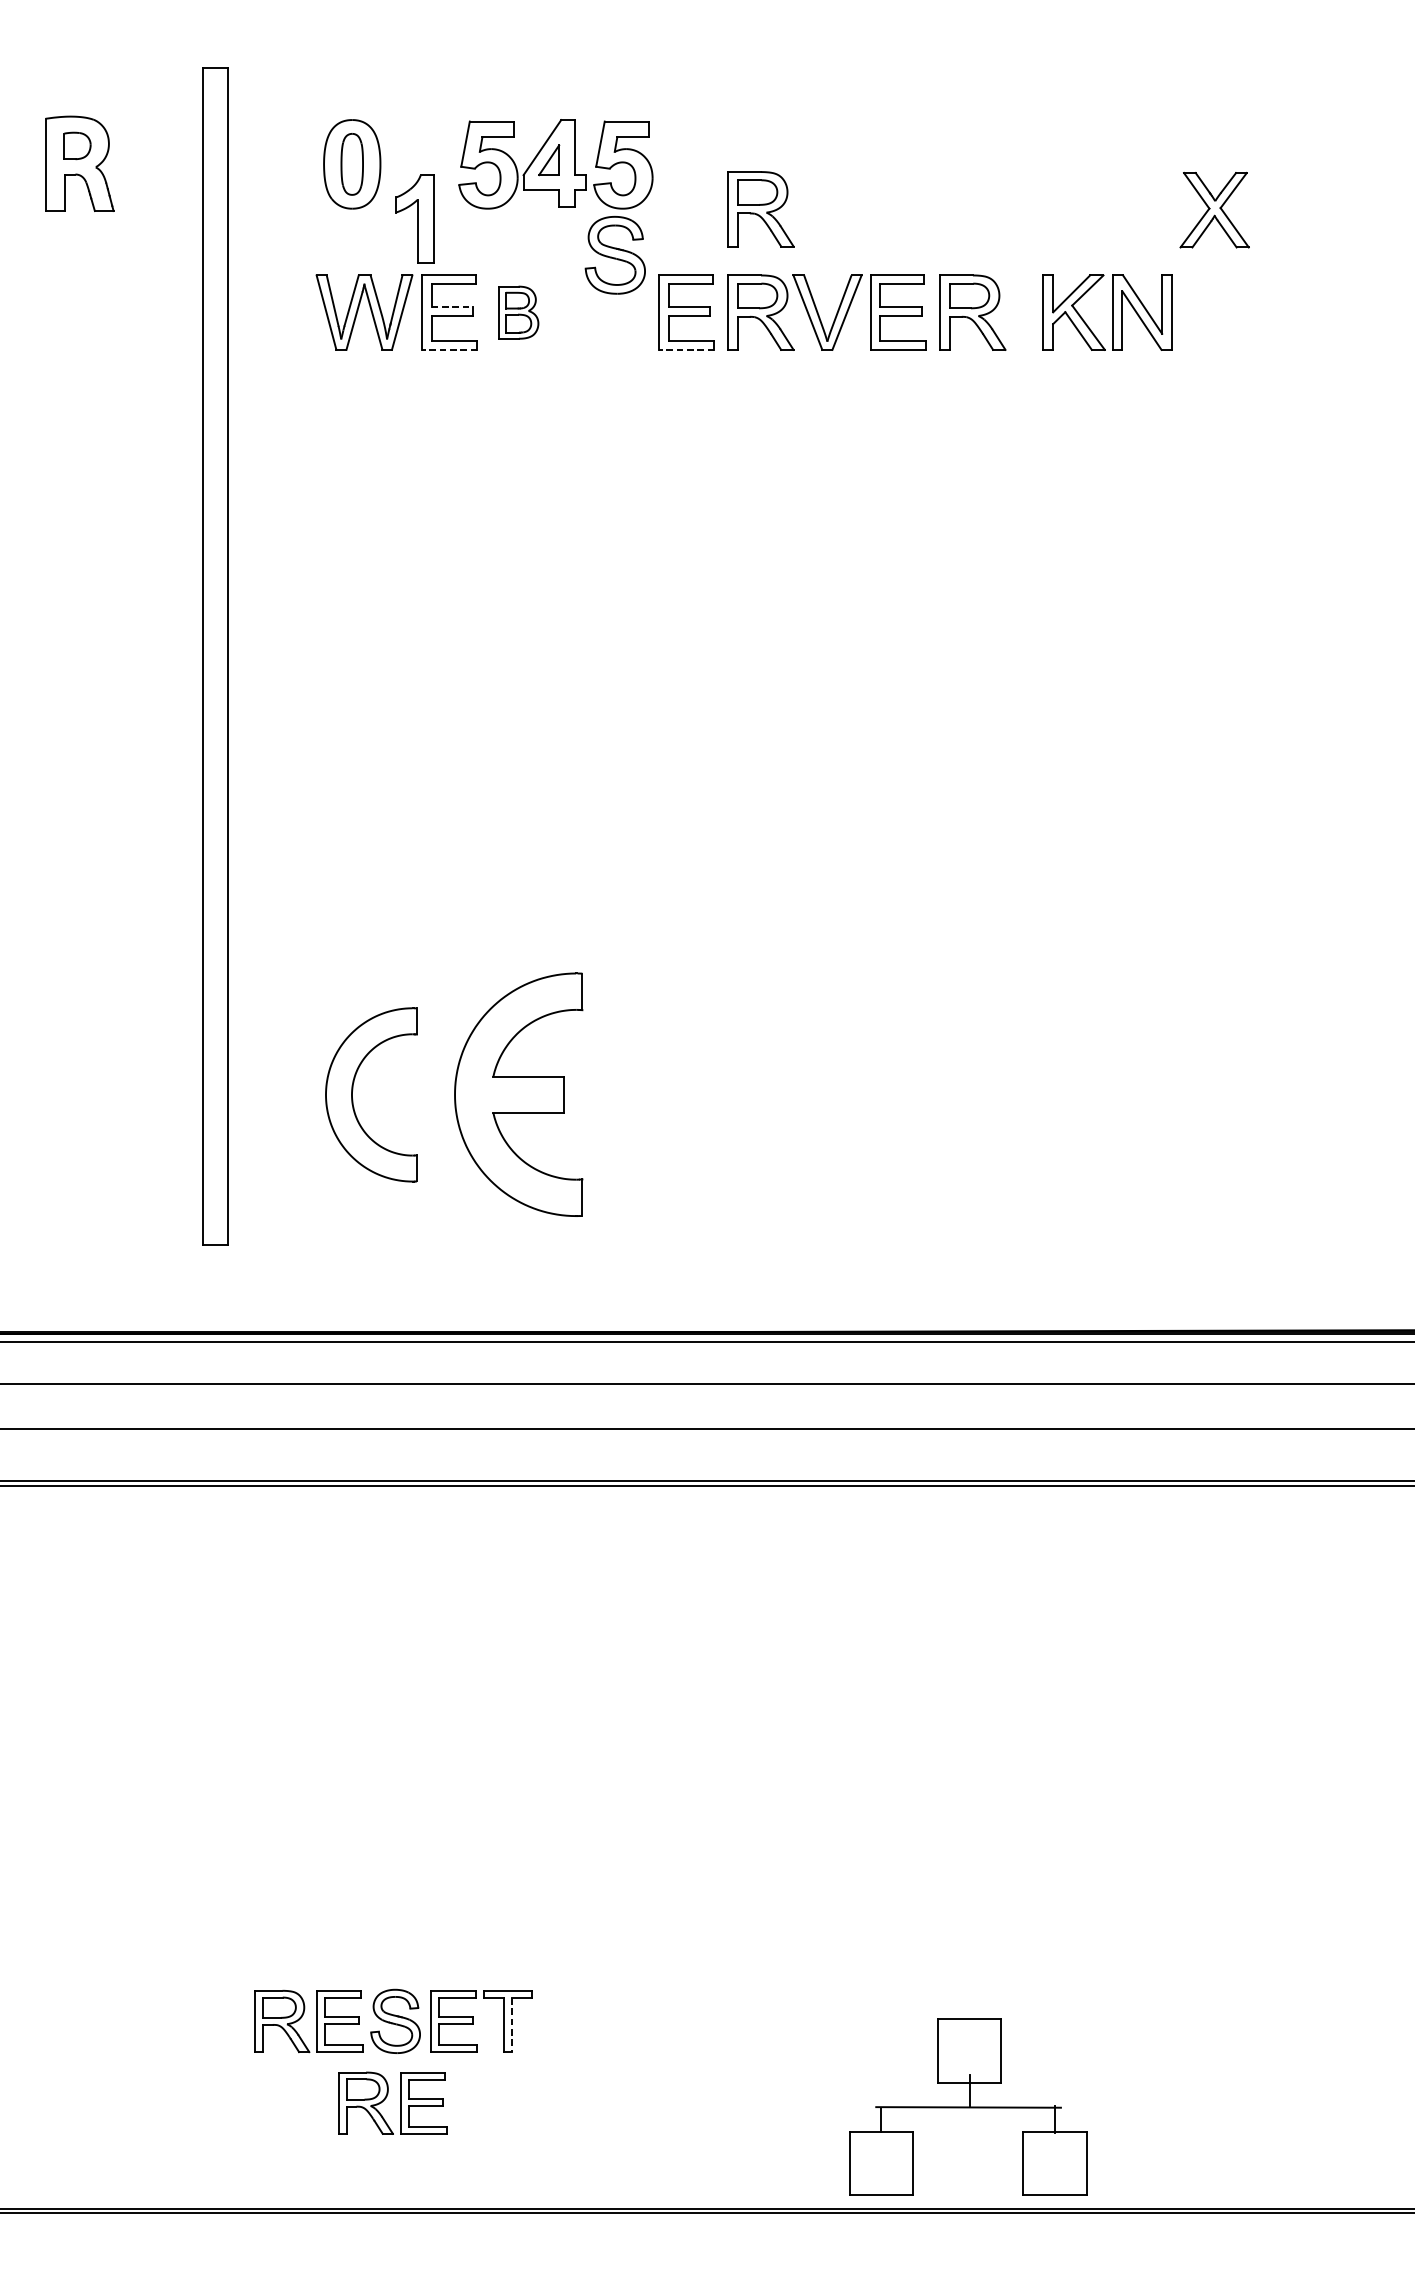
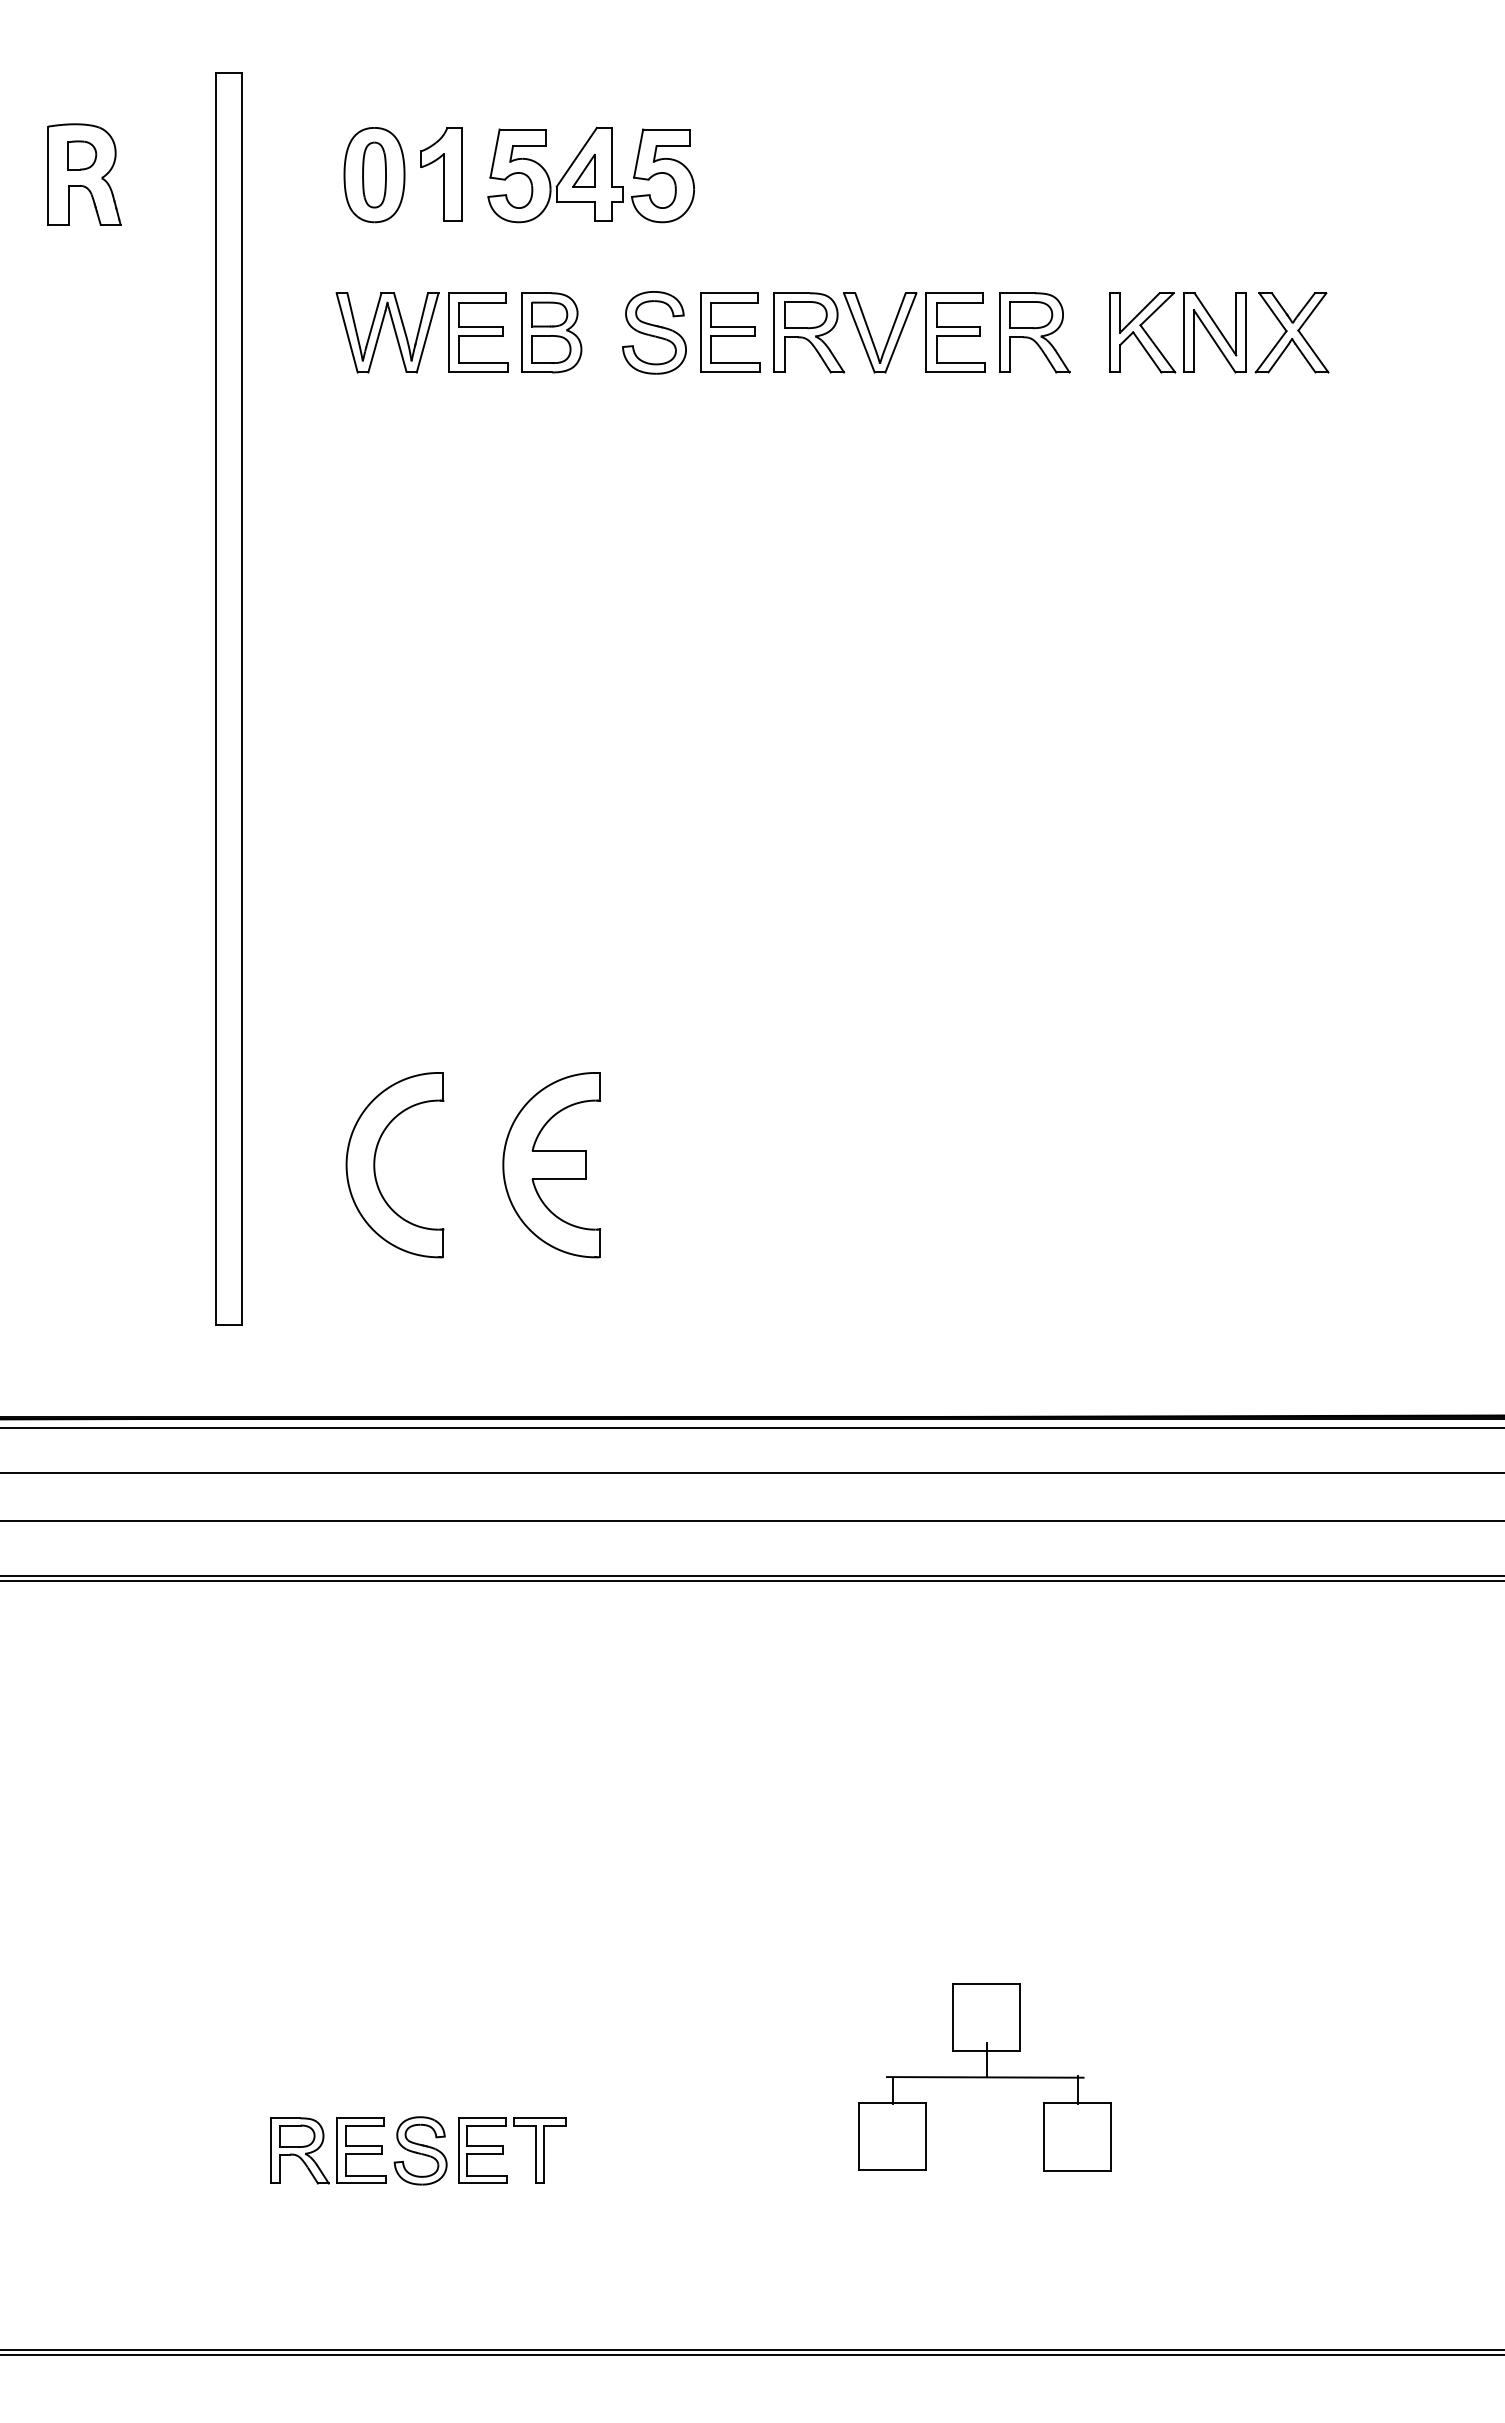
part: (761, 208) -> (809, 222), removed
part: (1214, 209) -> (1291, 332), moved
part: (415, 219) -> (441, 174), moved
part: (615, 254) -> (654, 332), moved
line: (451, 306) -> (480, 326), dashed -> solid
part: (518, 312) -> (551, 332), size x1.43
line: (449, 349) -> (478, 372), dashed -> solid
line: (686, 349) -> (730, 372), dashed -> solid
part: (518, 1095) -> (551, 1165), size x0.71
line: (512, 2024) -> (544, 2154), dashed -> solid
part: (400, 2102) -> (425, 2237), removed
part: (967, 2107) -> (984, 2077), moved

